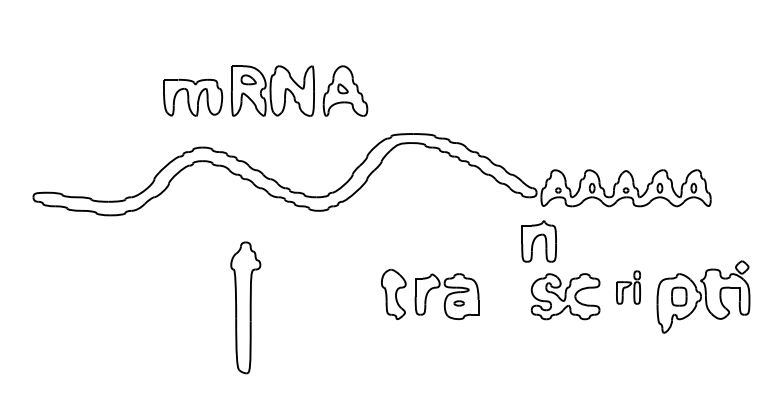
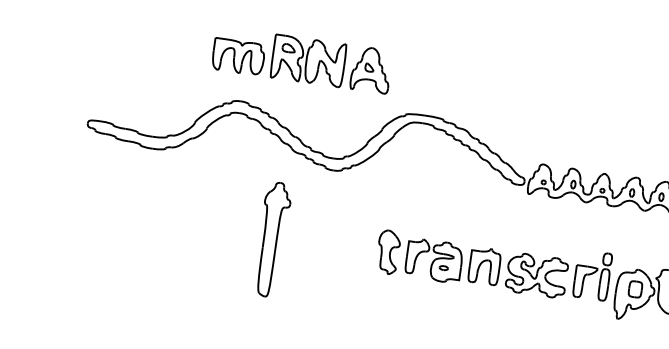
part: (538, 241) -> (484, 265), moved
part: (628, 287) -> (592, 275), size x1.67
part: (245, 307) -> (272, 239), moved

